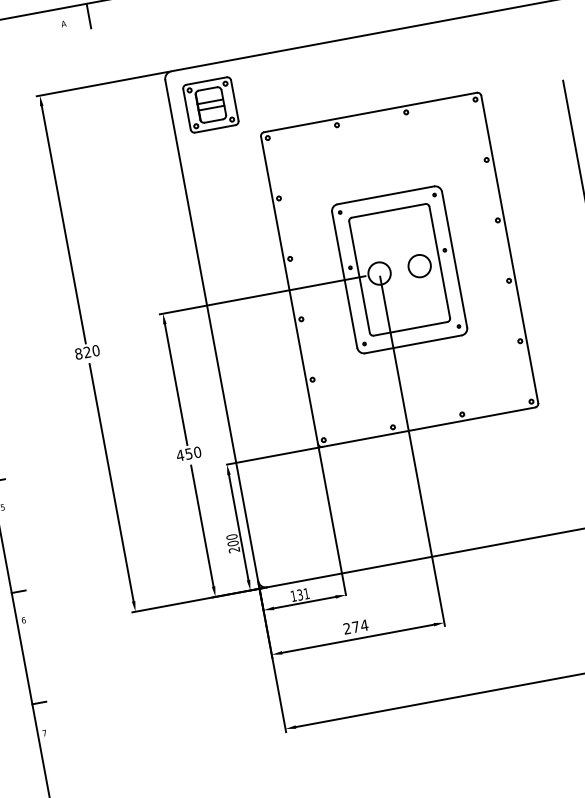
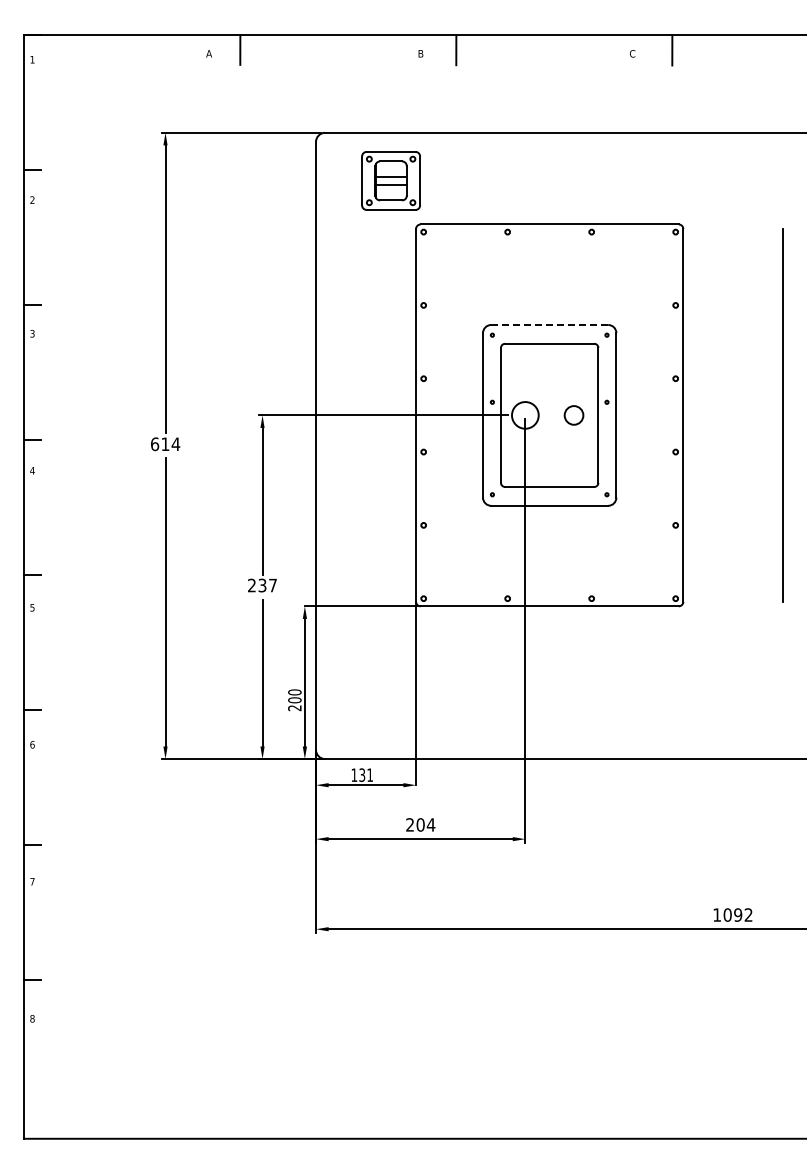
part: (210, 104) -> (390, 180), moved
line: (385, 194) -> (549, 324), solid -> dashed
circle: (419, 266) -> (573, 415), size x0.7
text: (87, 352) -> (165, 444), 820 -> 614
text: (188, 453) -> (262, 585), 450 -> 237
text: (355, 626) -> (420, 824), 274 -> 204

